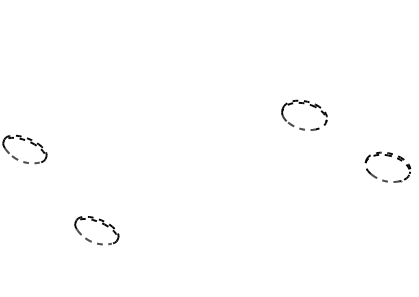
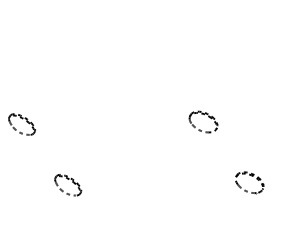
part: (303, 105) -> (204, 115), moved
part: (97, 230) -> (68, 185), moved

